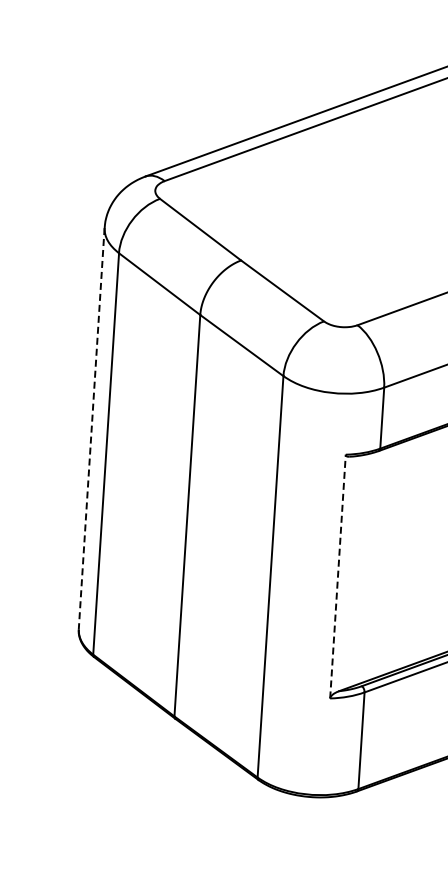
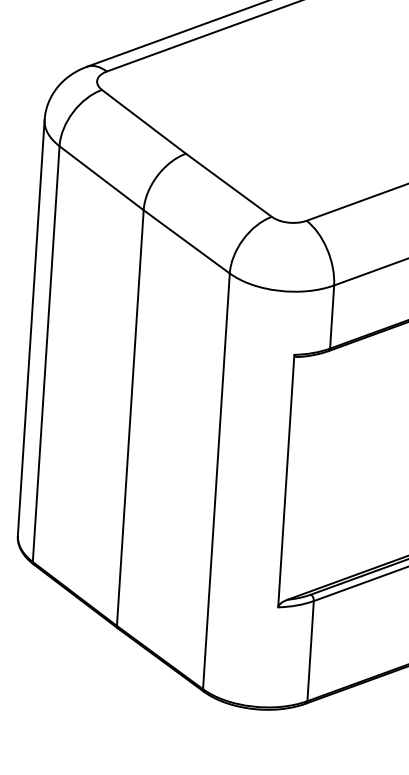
line: (91, 429) -> (31, 328), dashed -> solid
line: (338, 576) -> (286, 481), dashed -> solid

